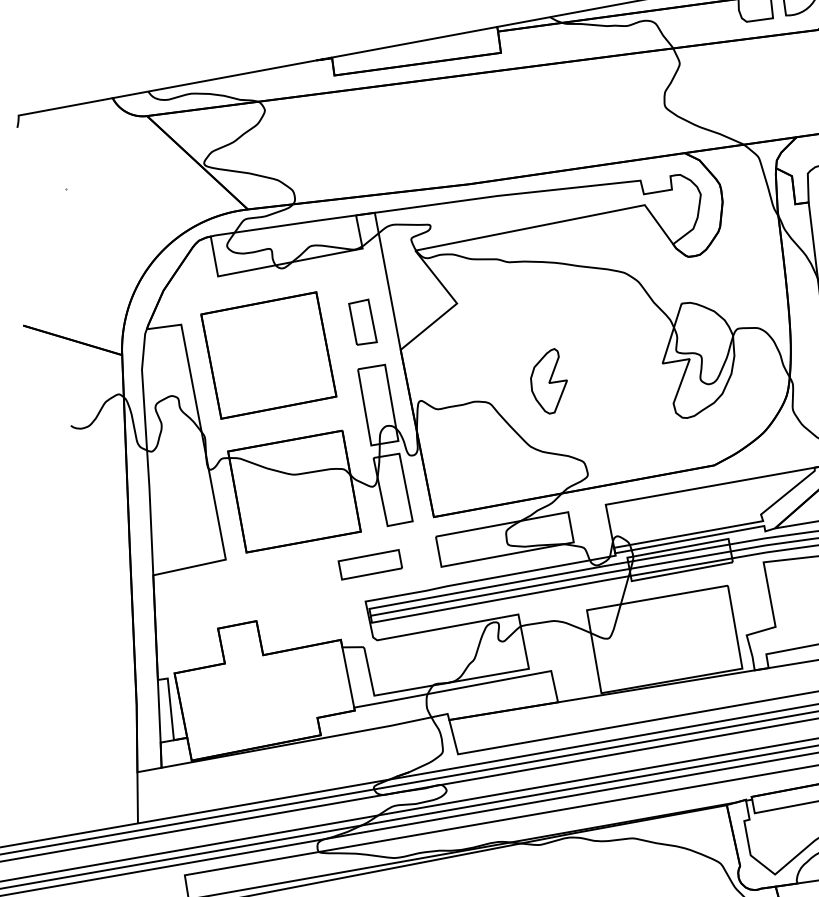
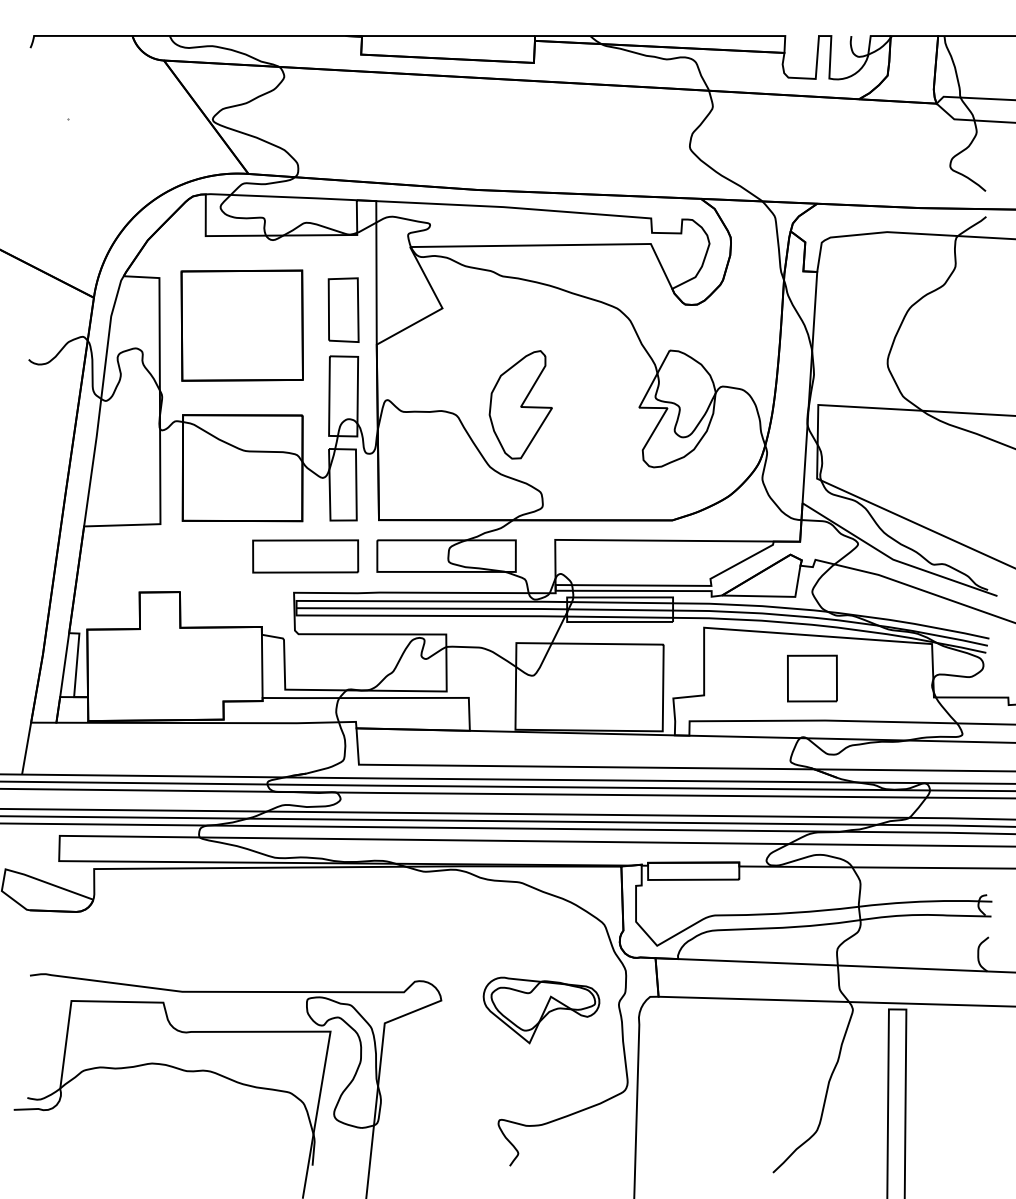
part: (362, 322) -> (343, 309), size x1.43
part: (548, 381) -> (520, 404), size x1.67
part: (370, 564) -> (305, 556), size x1.67

